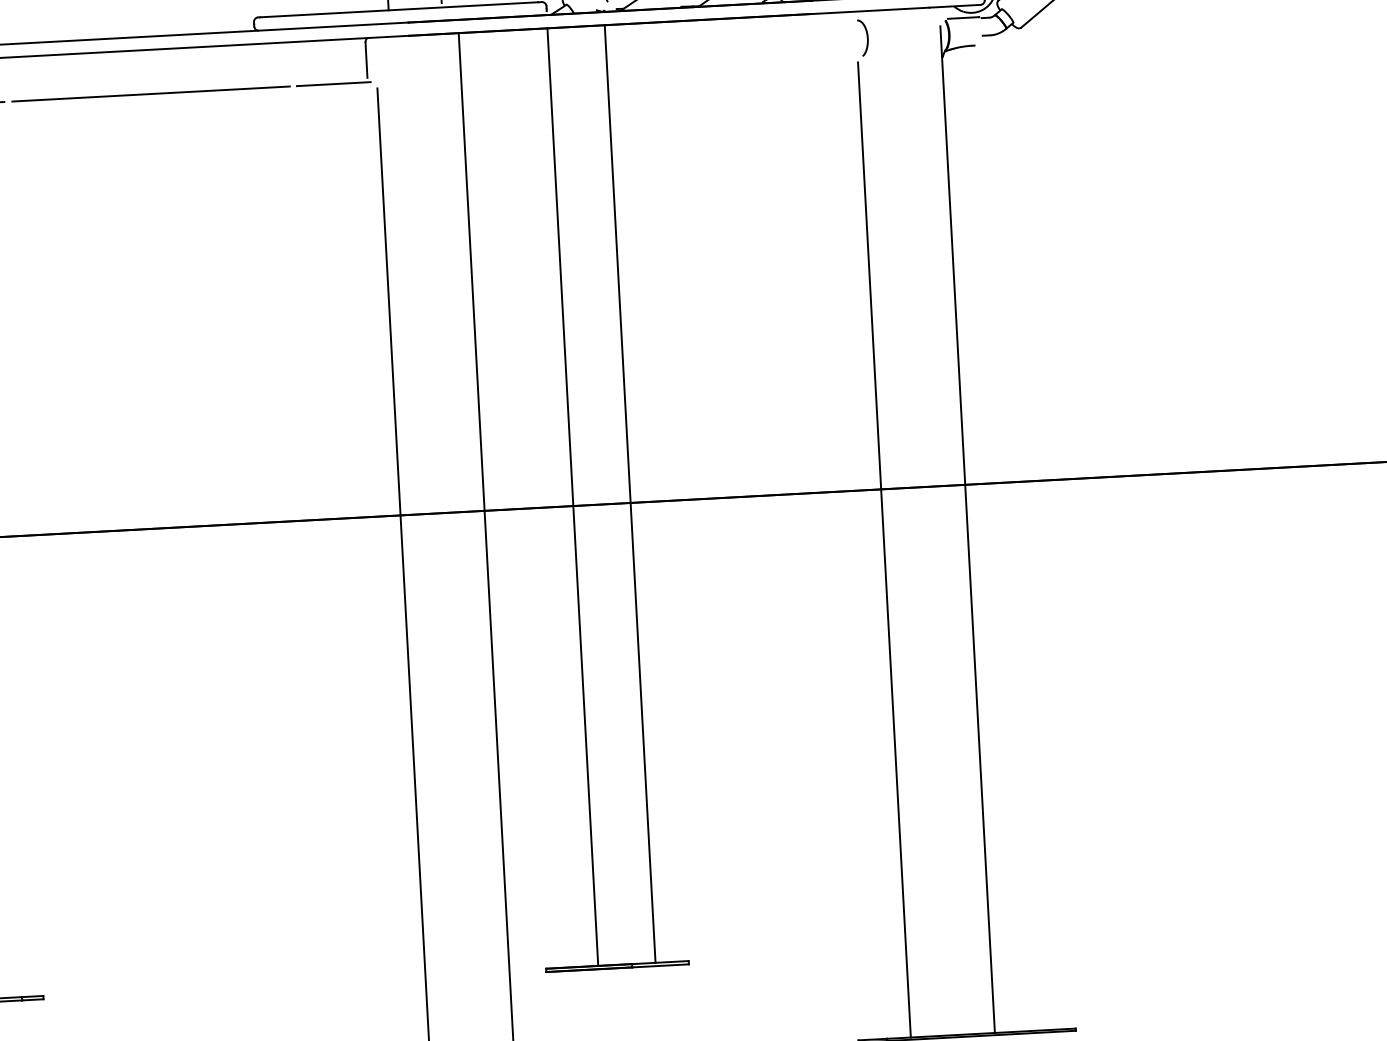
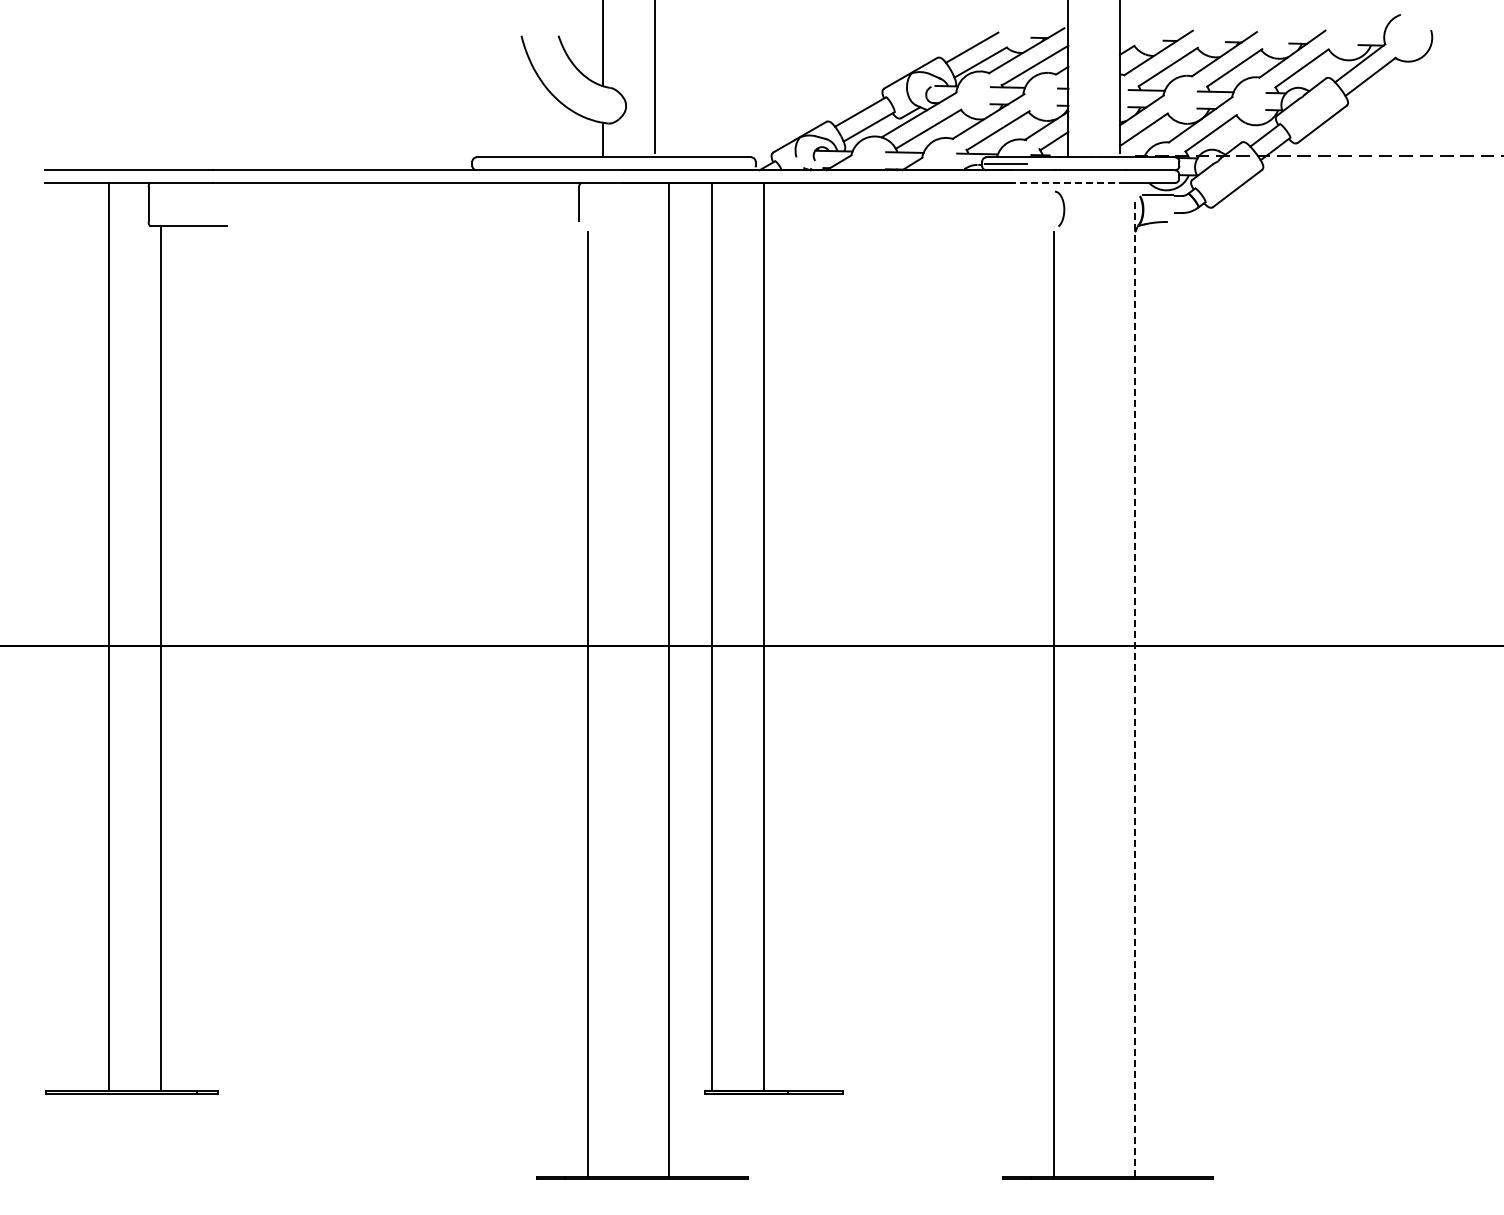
line: (870, 11) -> (1068, 183), solid -> dashed
line: (333, 83) -> (545, 225), removed
line: (150, 93) -> (368, 225), removed
line: (629, 494) -> (763, 637), moved
line: (572, 497) -> (712, 637), moved
line: (967, 530) -> (1134, 689), solid -> dashed

